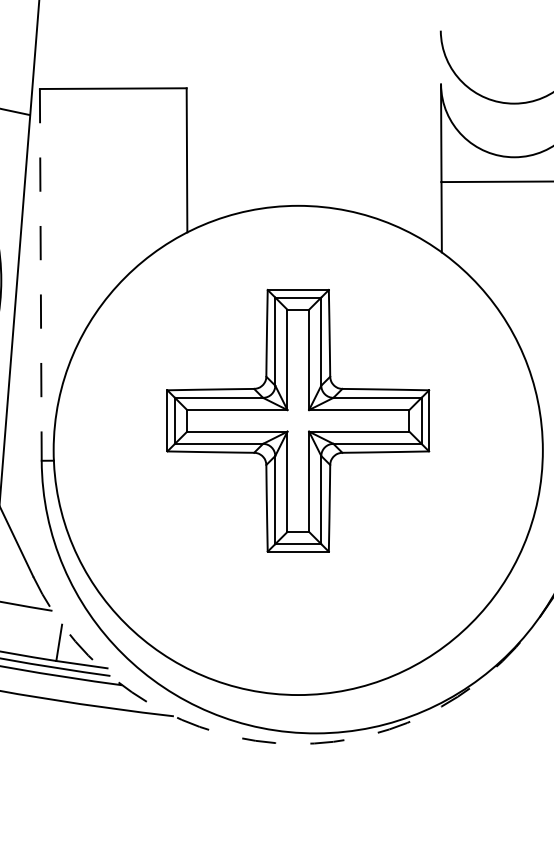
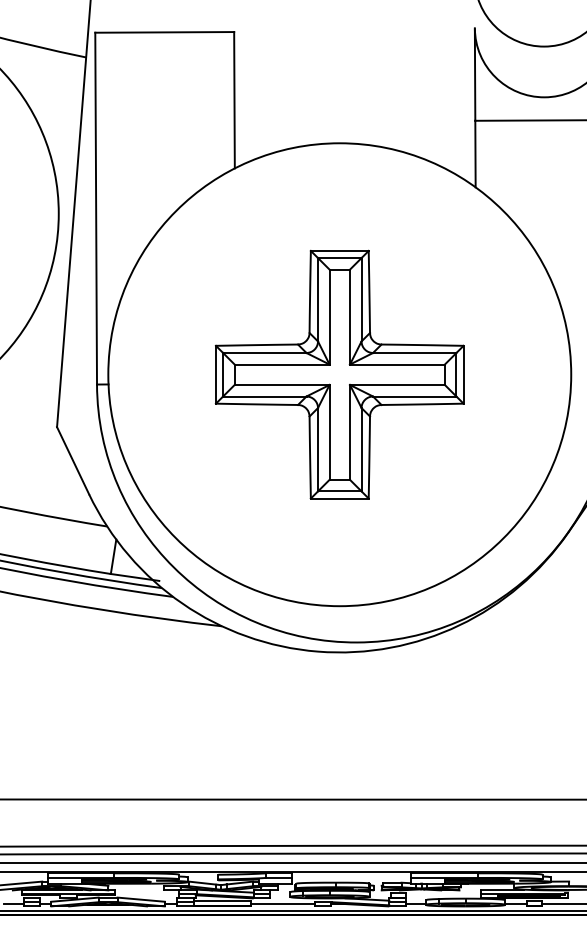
line: (41, 274) -> (96, 208), dashed -> solid
part: (297, 420) -> (339, 374), moved
arc: (274, 742) -> (317, 651), dashed -> solid

